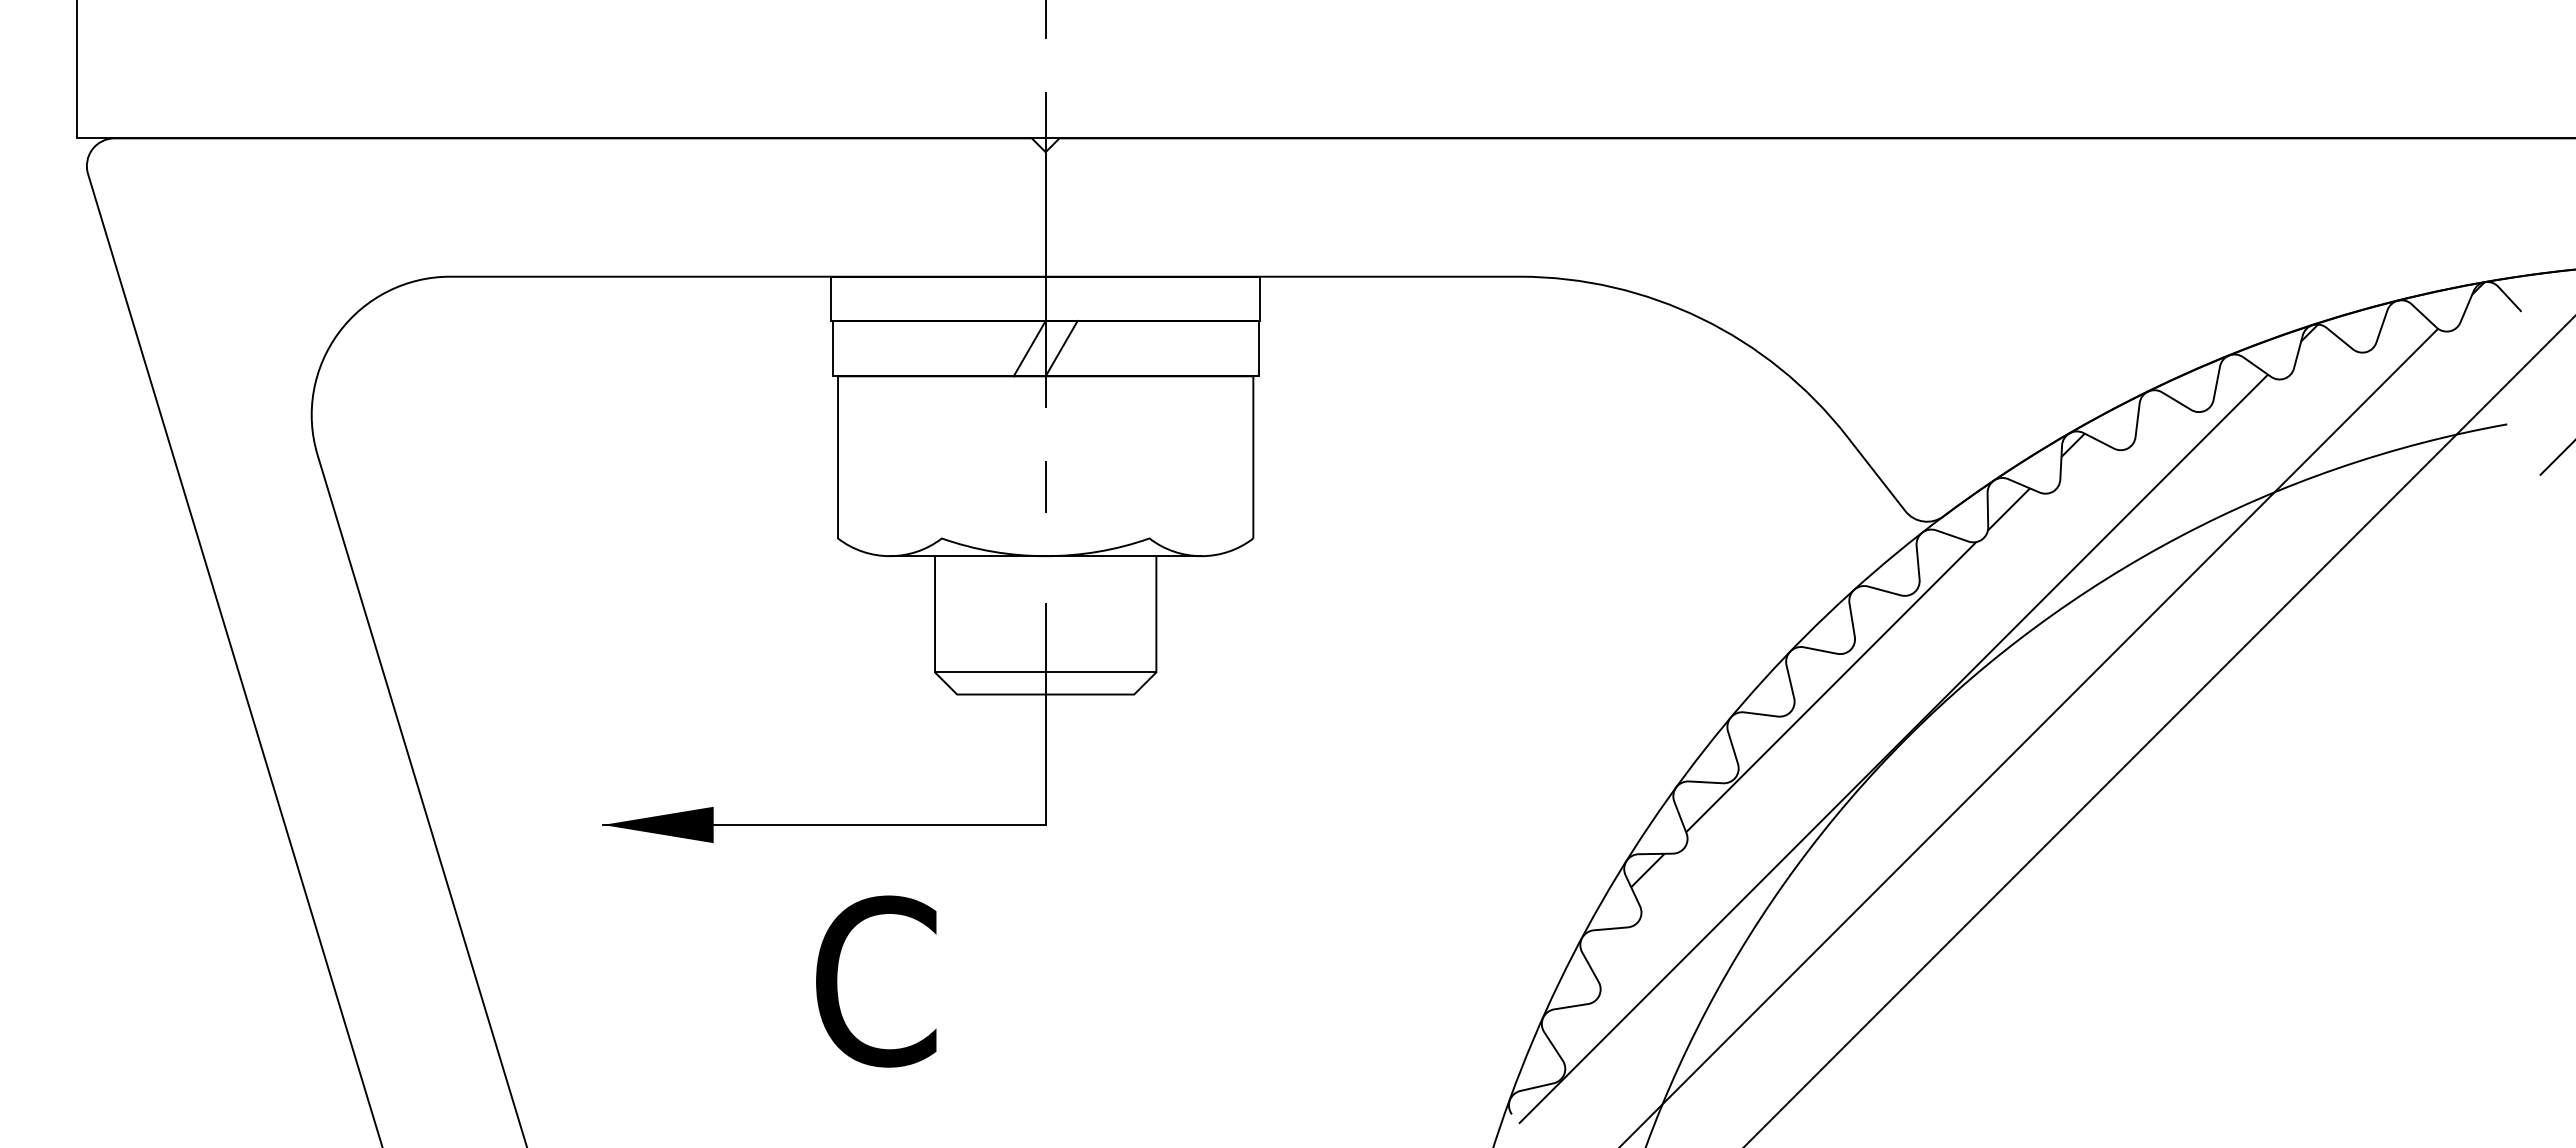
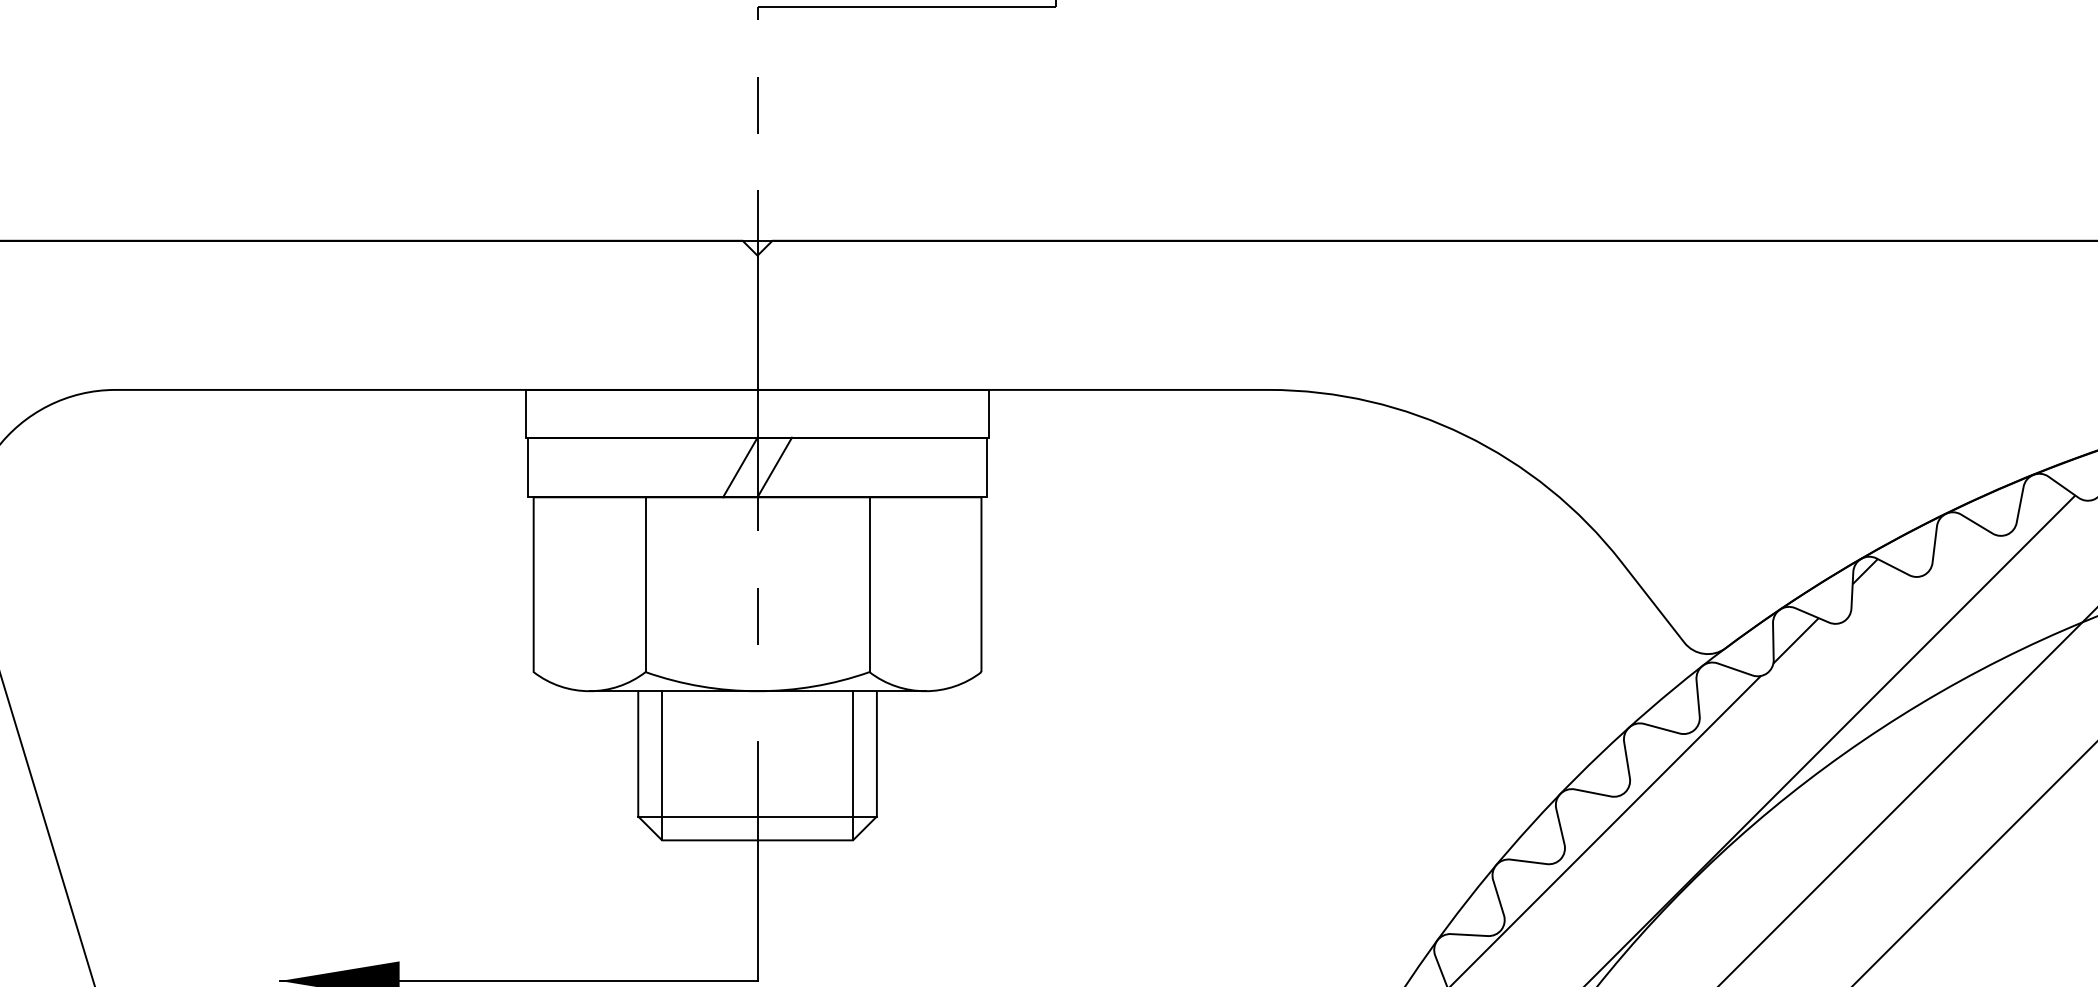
line: (941, 457) -> (645, 584), added
line: (1149, 457) -> (869, 584), added
line: (957, 625) -> (662, 765), added
line: (1134, 625) -> (853, 765), added

